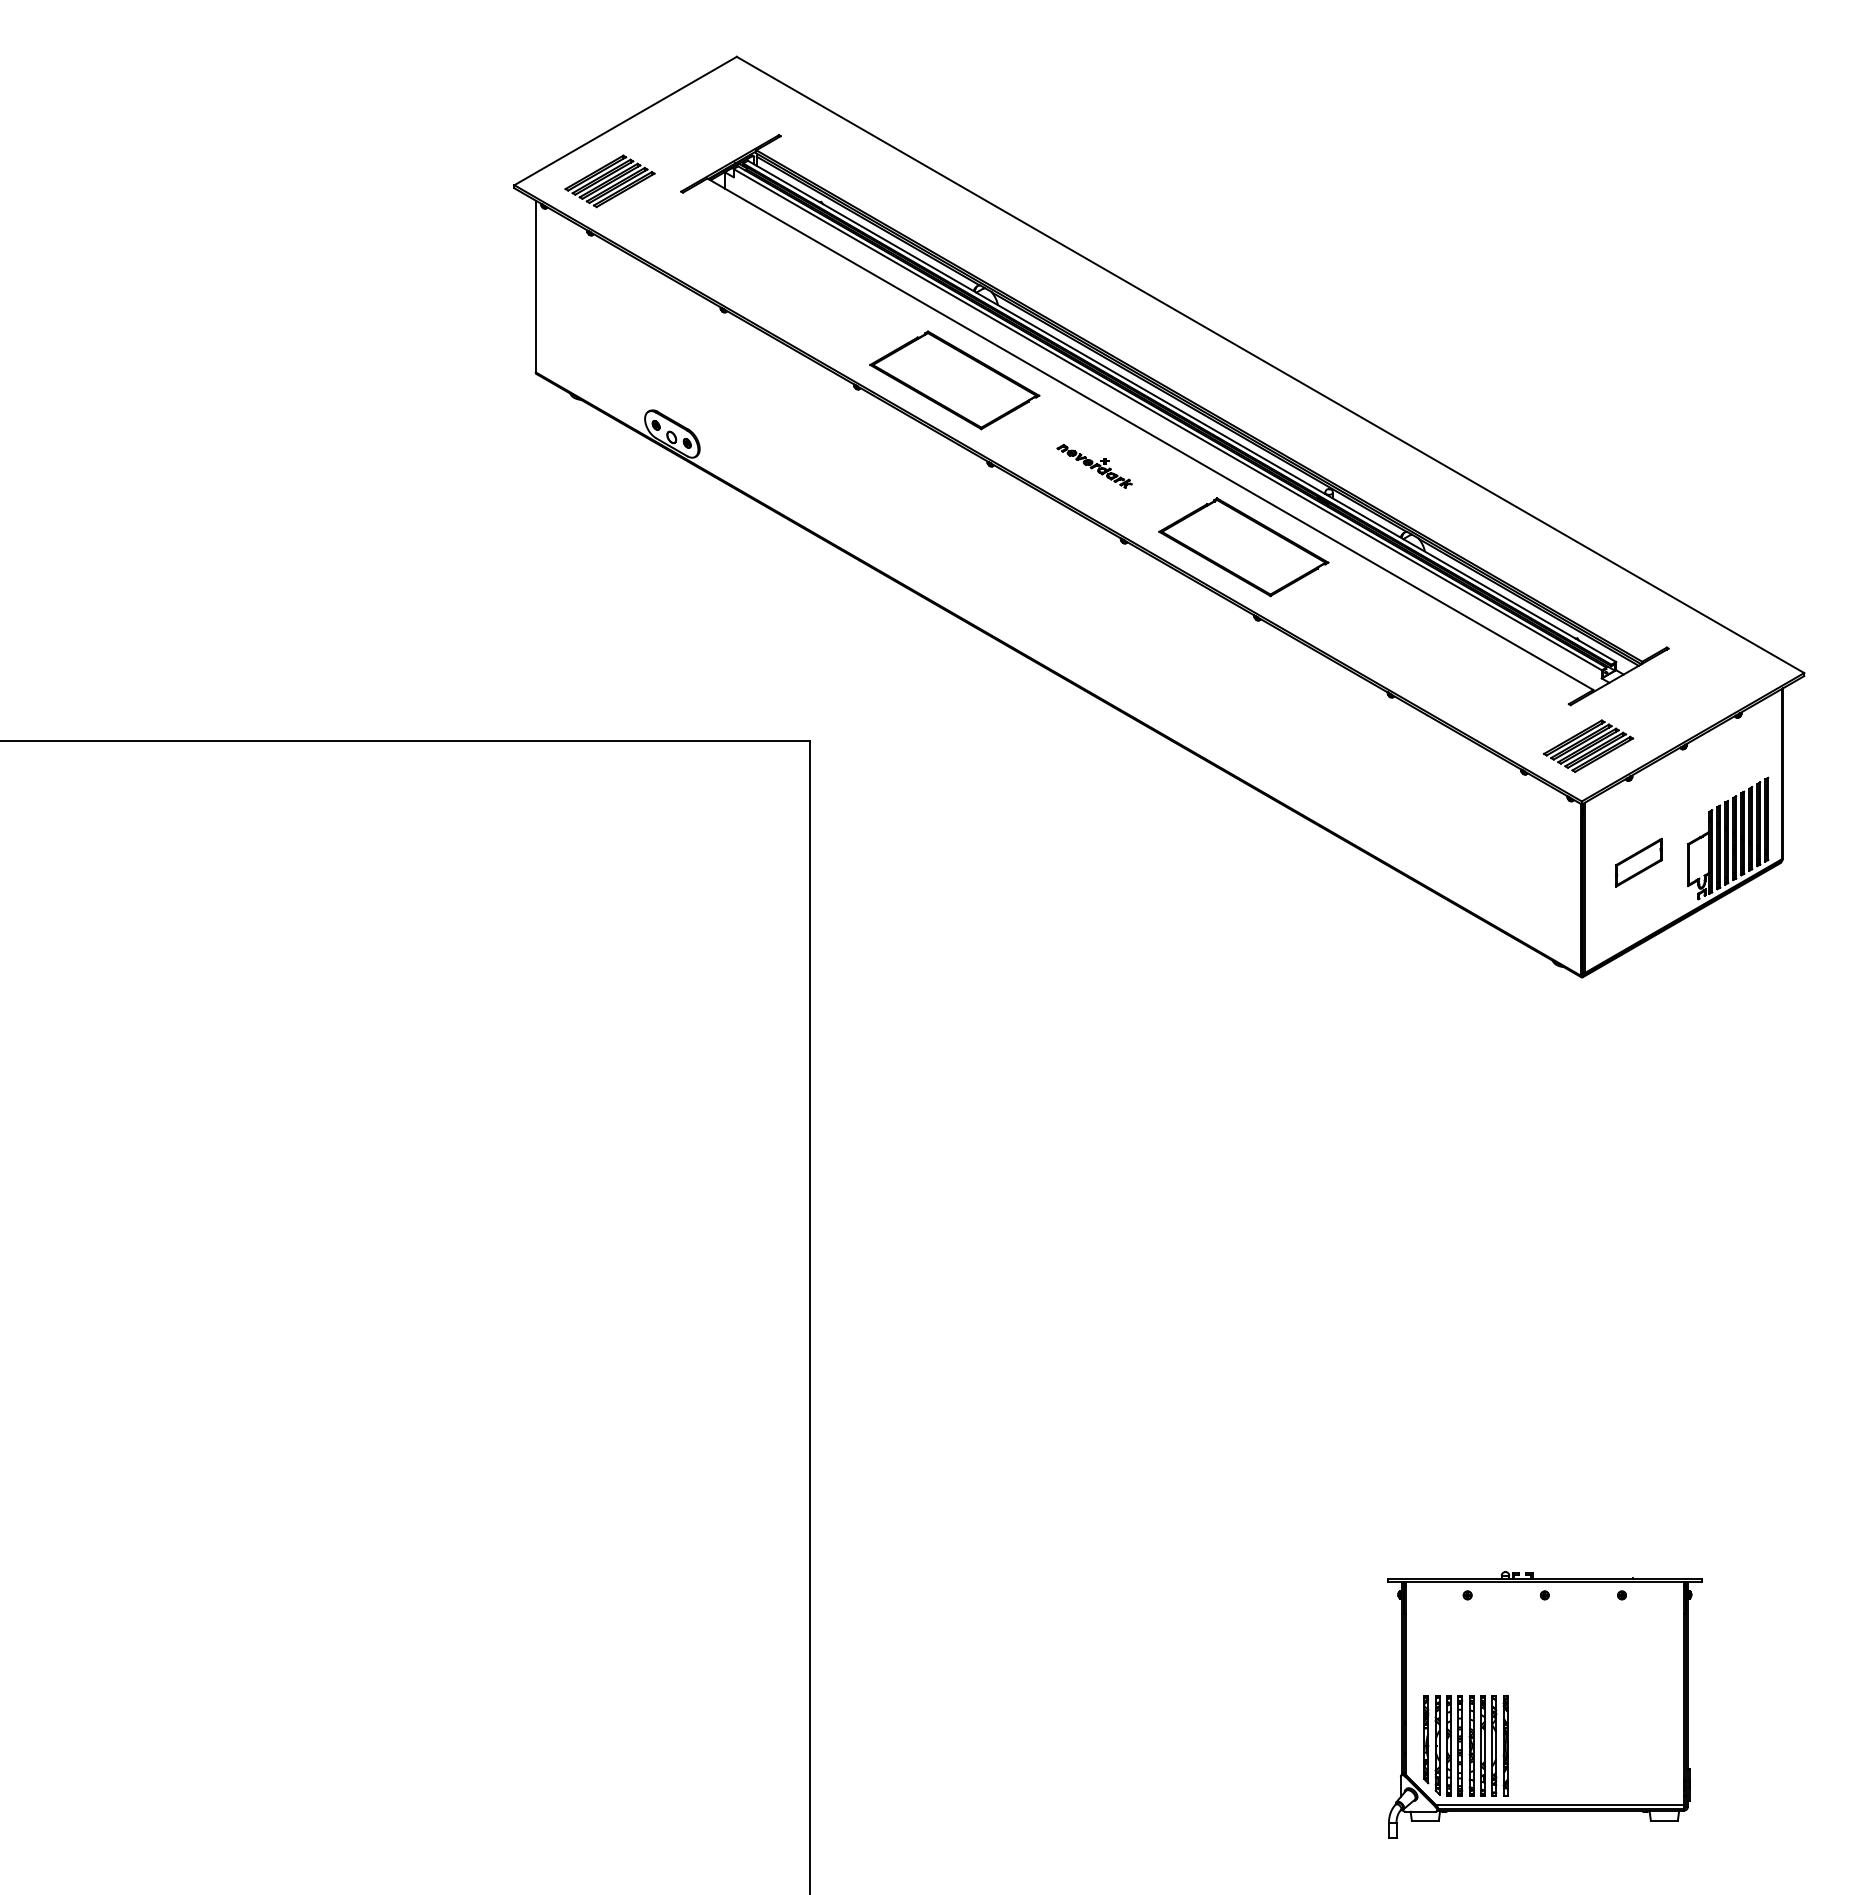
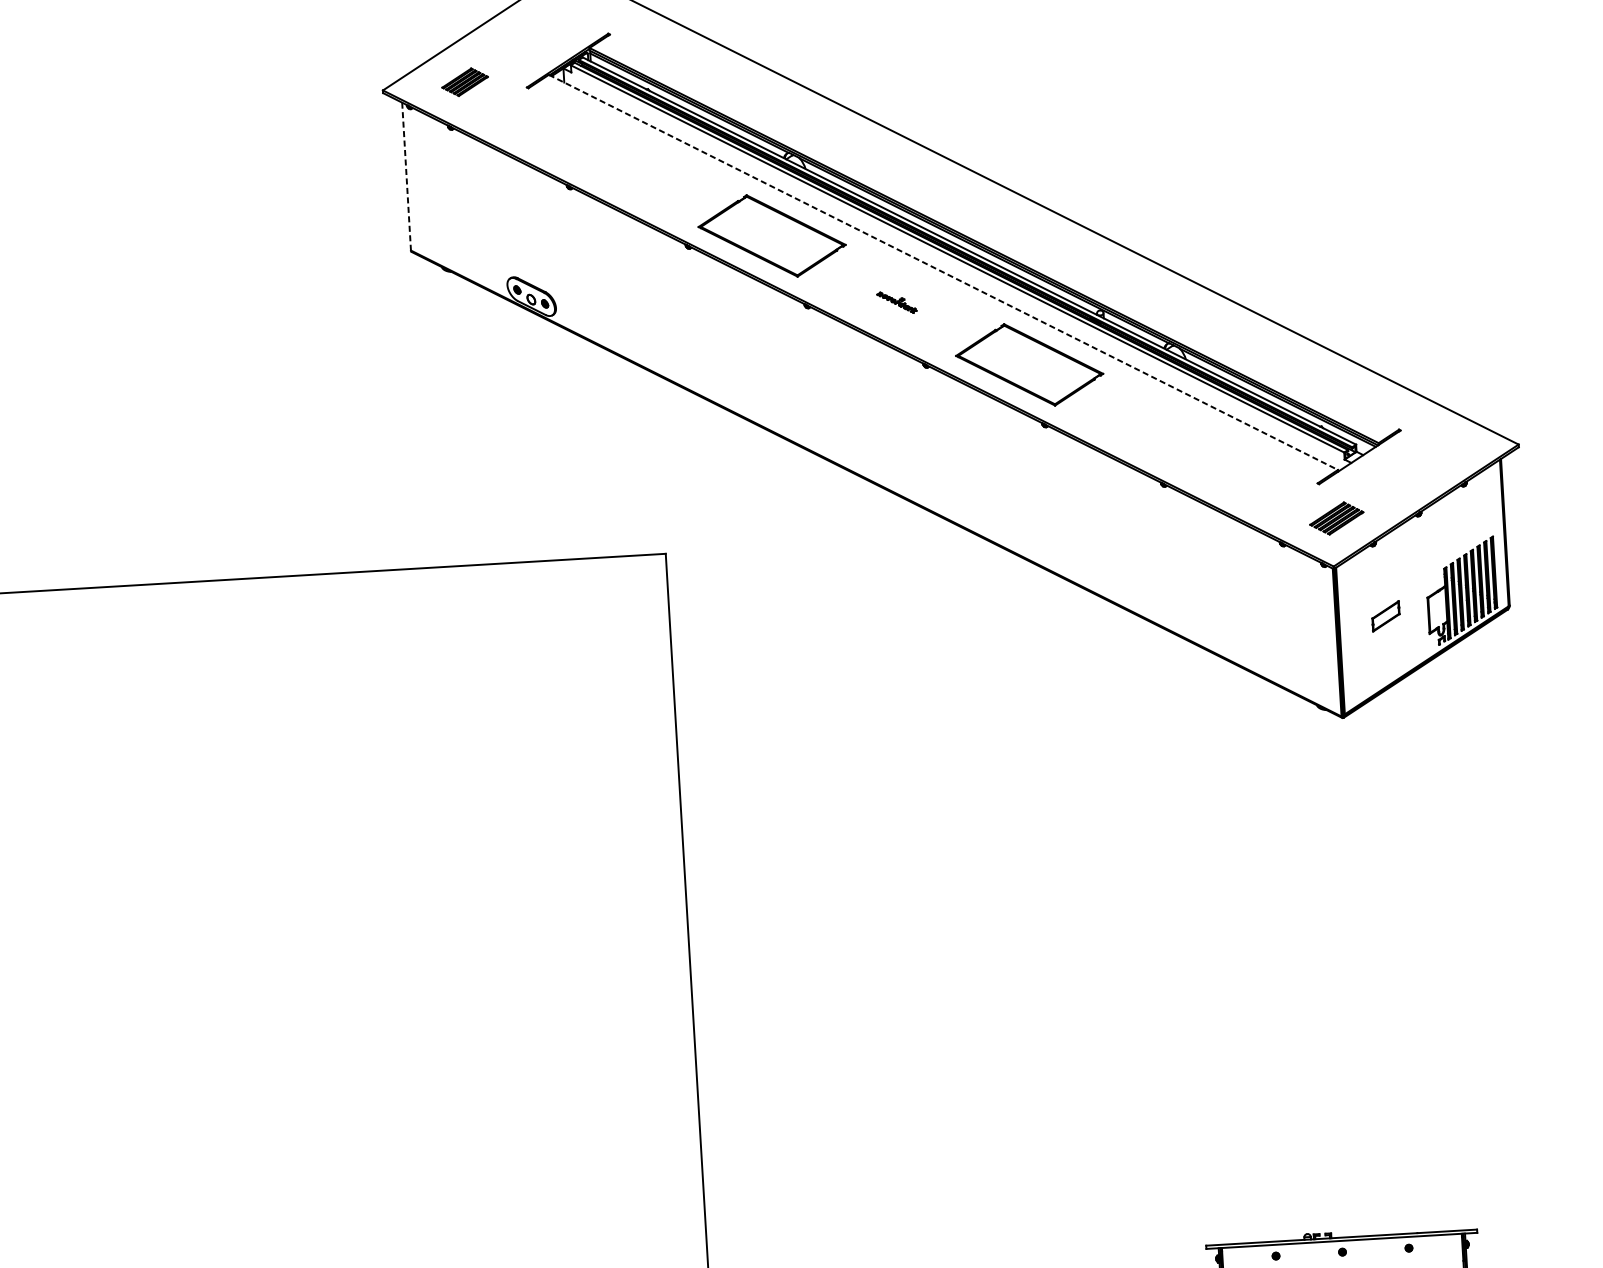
part: (609, 181) -> (464, 82), size x0.6
line: (535, 286) -> (406, 176), solid -> dashed
line: (1150, 434) -> (943, 272), solid -> dashed
part: (1094, 465) -> (896, 302), size x0.6
part: (1588, 745) -> (1336, 518), size x0.7
part: (1638, 862) -> (1385, 616), size x0.7

